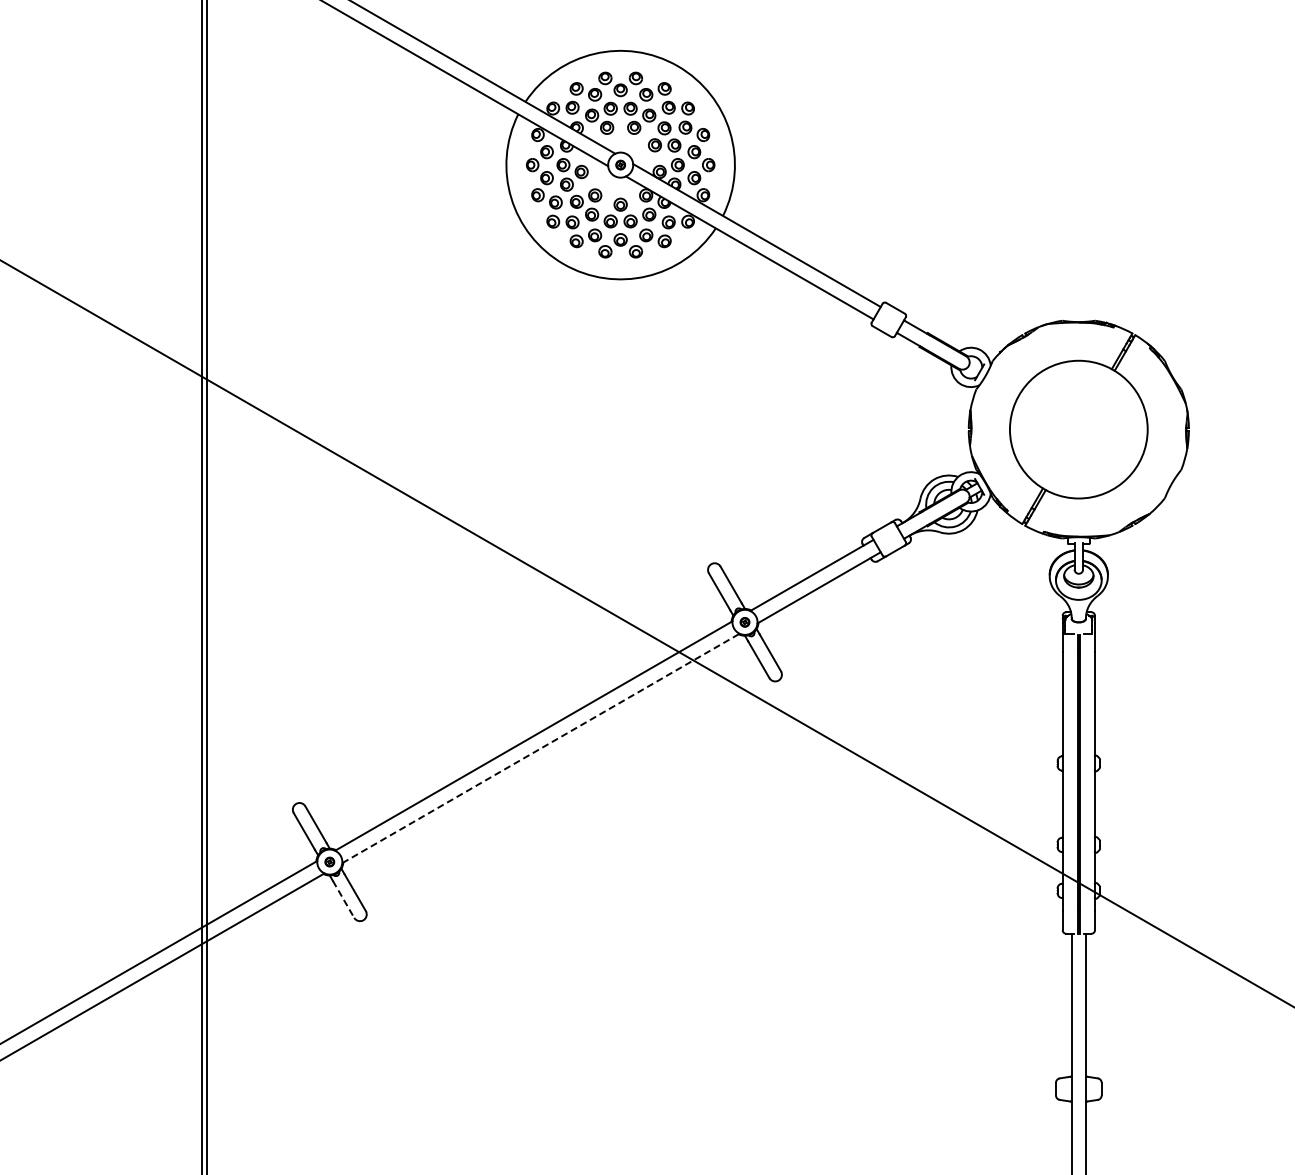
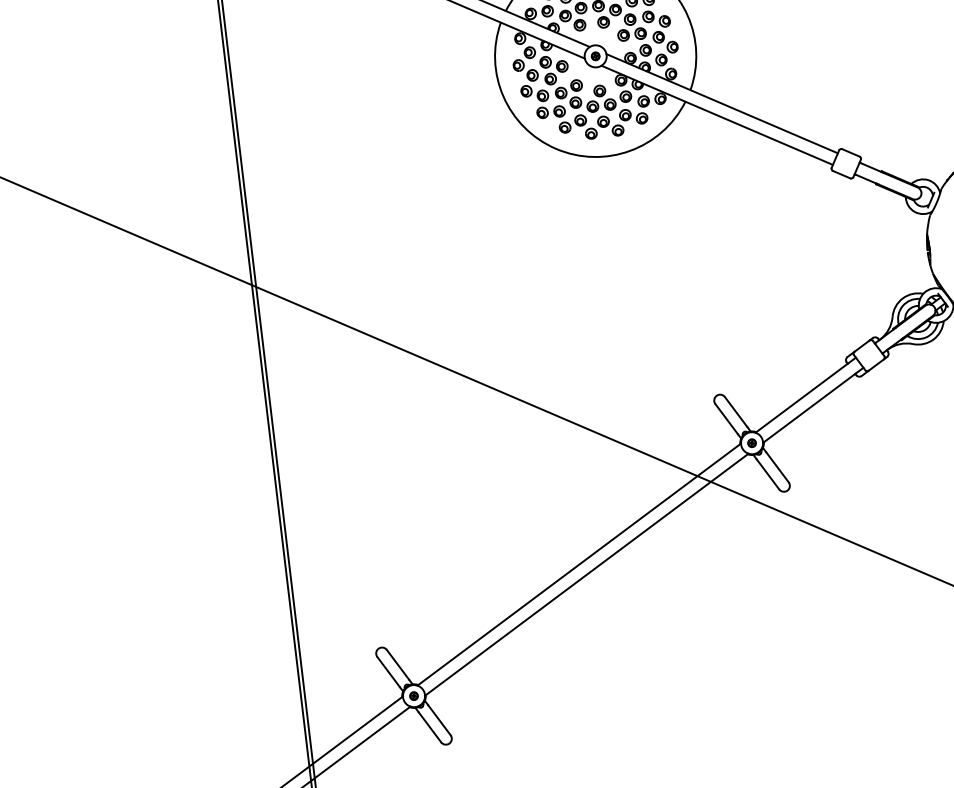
line: (541, 748) -> (587, 574), dashed -> solid
line: (343, 899) -> (429, 727), dashed -> solid

